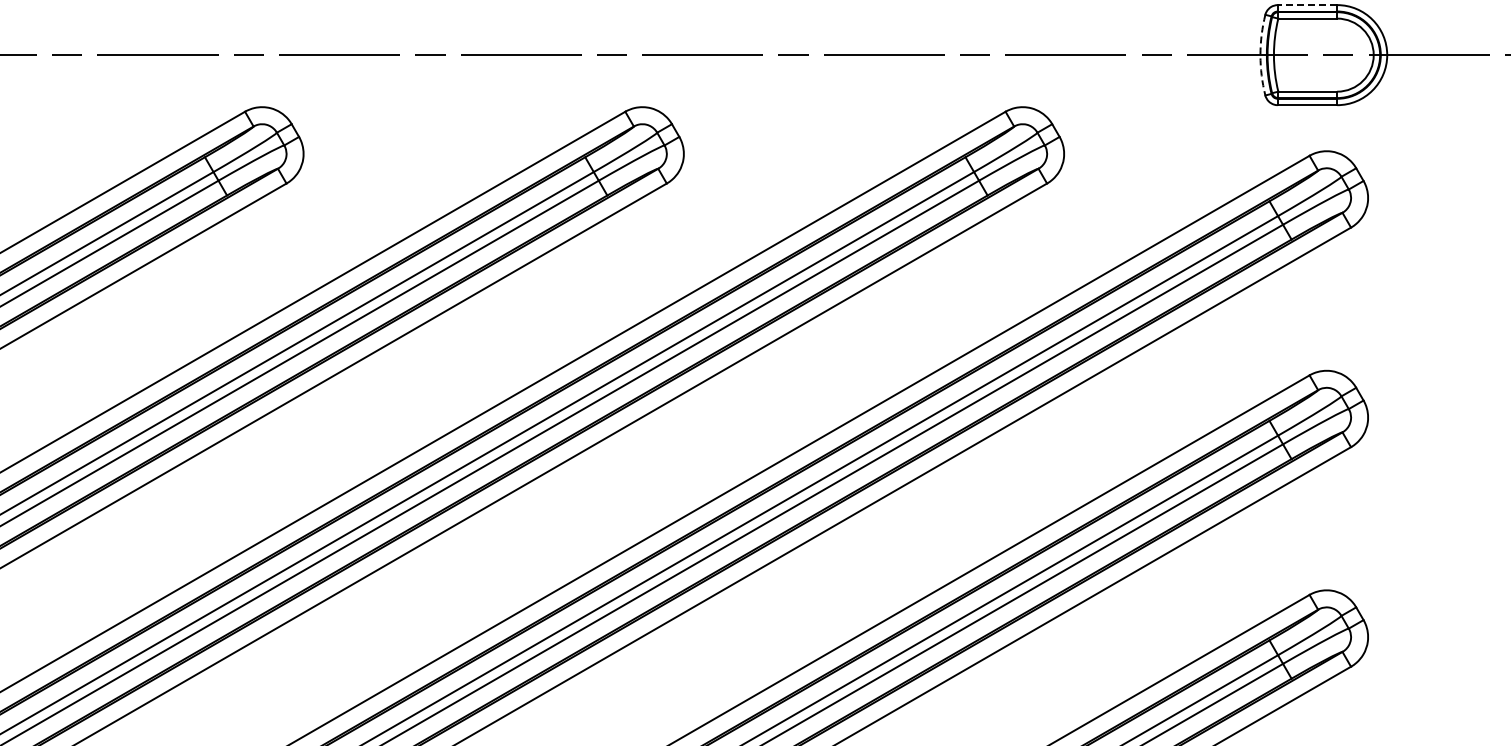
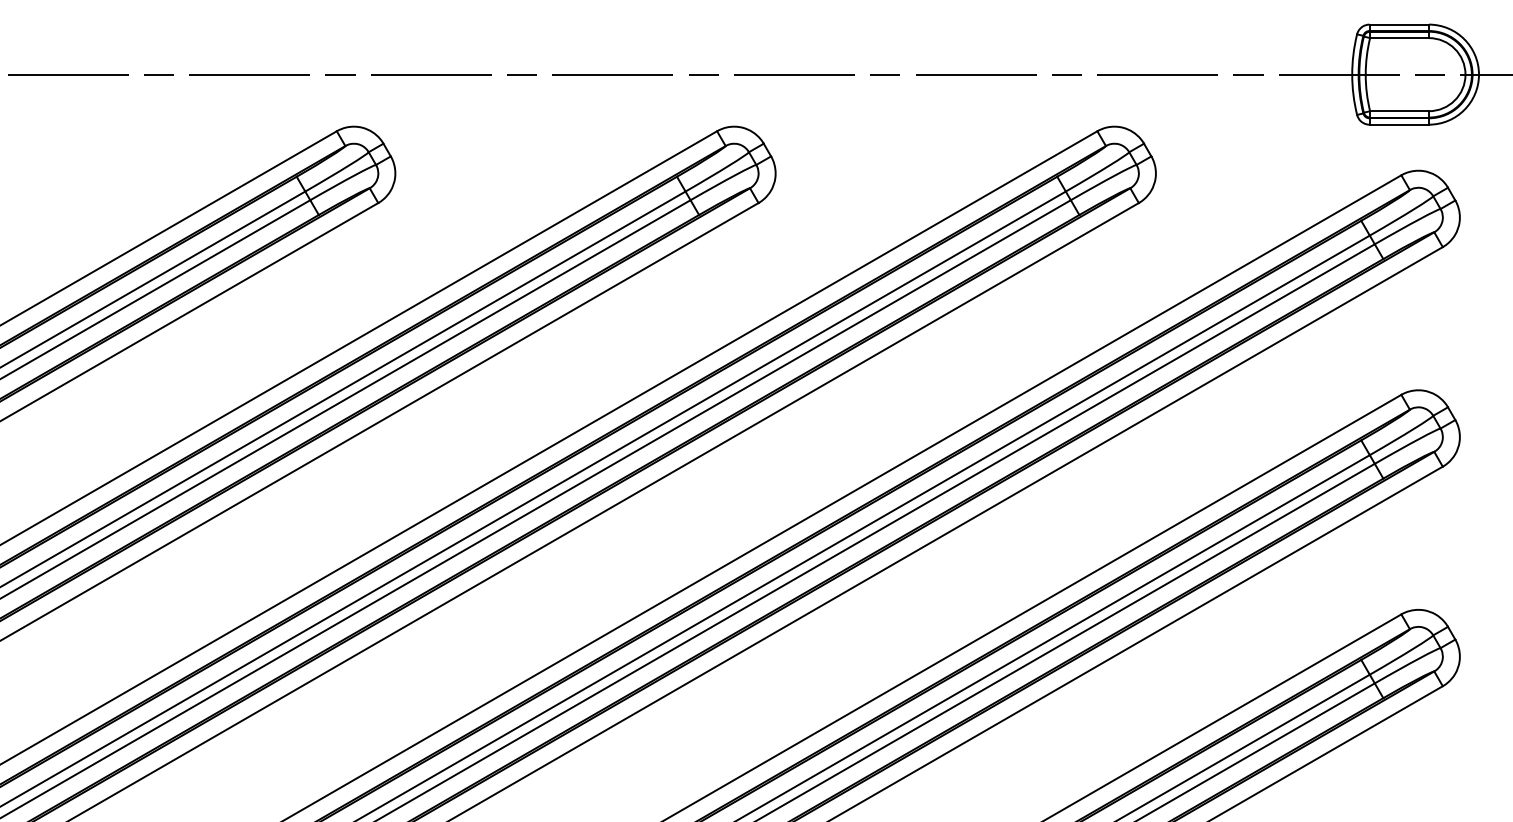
line: (1307, 5) -> (1399, 24), dashed -> solid
arc: (1260, 55) -> (1352, 74), dashed -> solid

